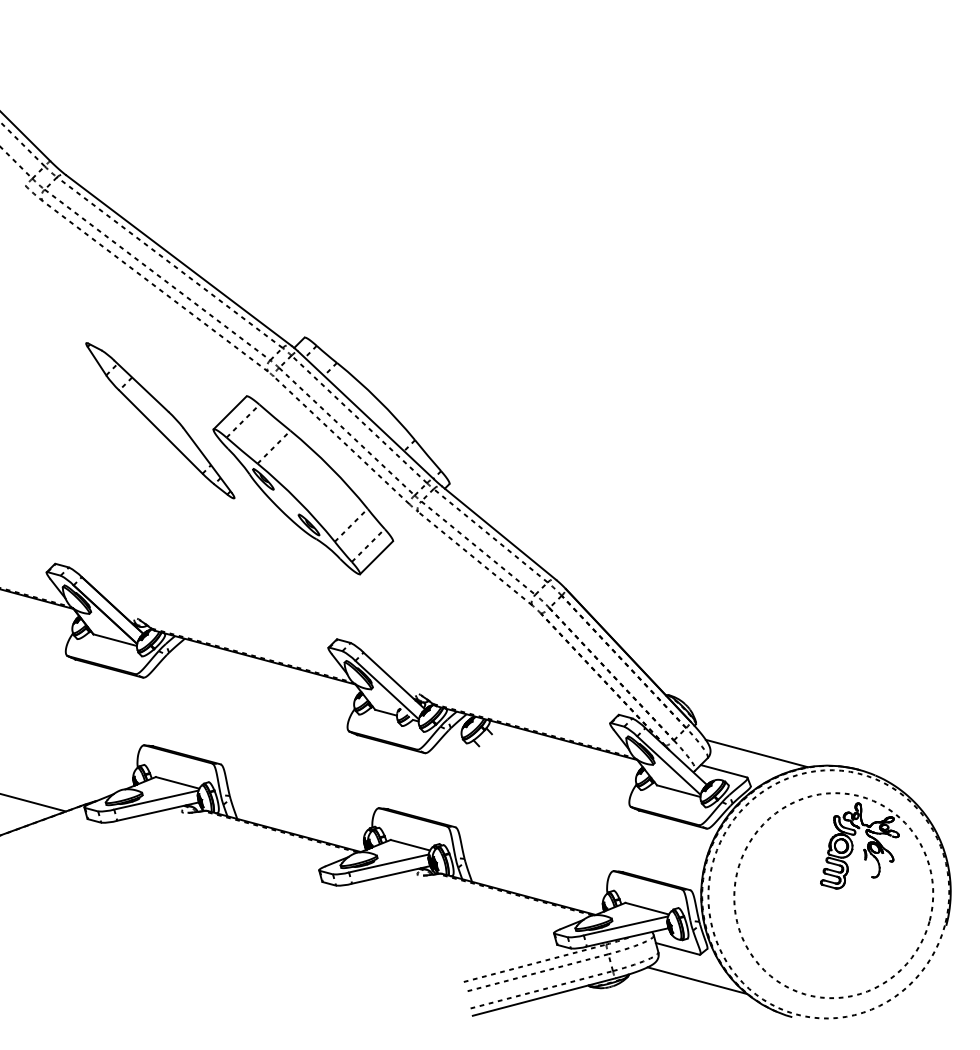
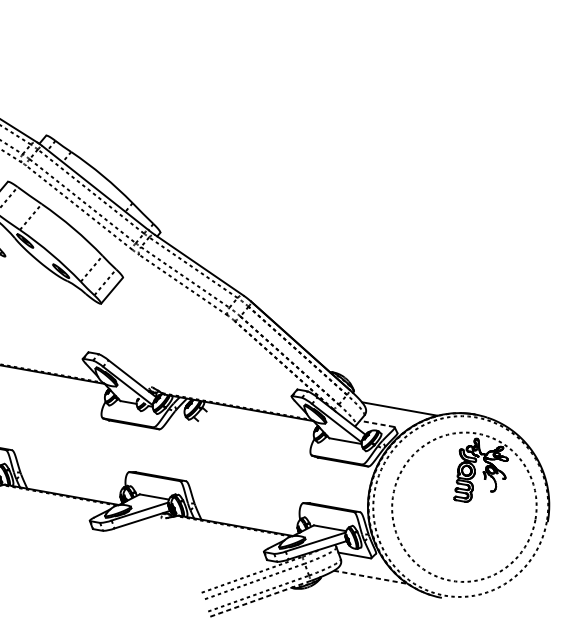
line: (723, 771) -> (376, 424), solid -> dashed
line: (697, 980) -> (370, 577), solid -> dashed
line: (544, 997) -> (261, 599), solid -> dashed

